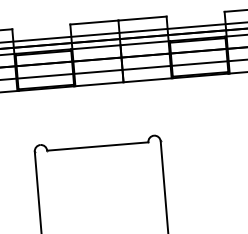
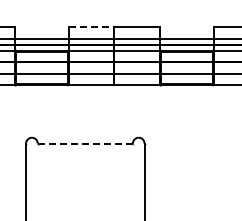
line: (94, 22) -> (91, 27), solid -> dashed
line: (97, 146) -> (85, 143), solid -> dashed

